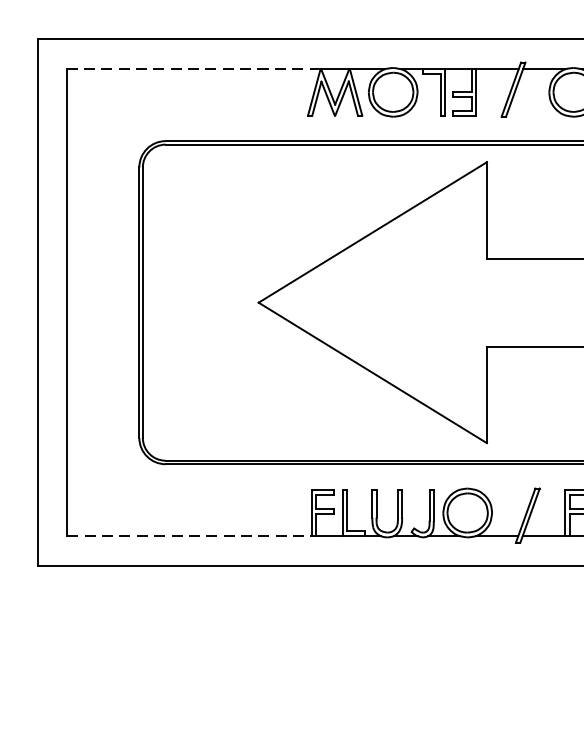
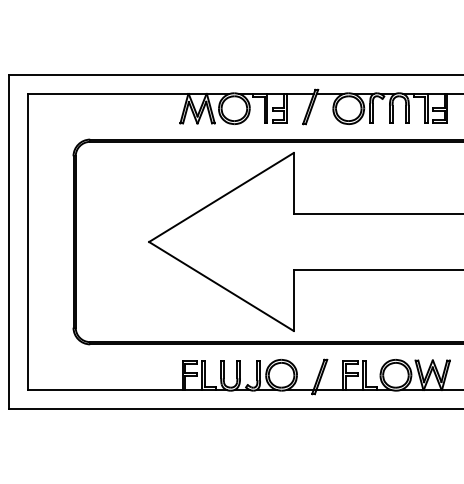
line: (192, 68) -> (107, 93), dashed -> solid
line: (189, 537) -> (105, 390), dashed -> solid

